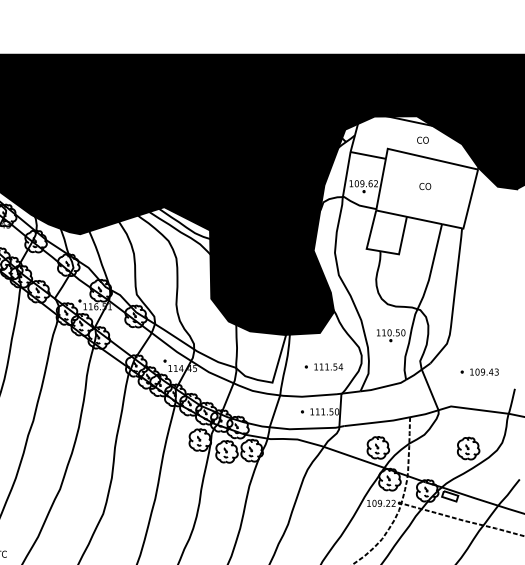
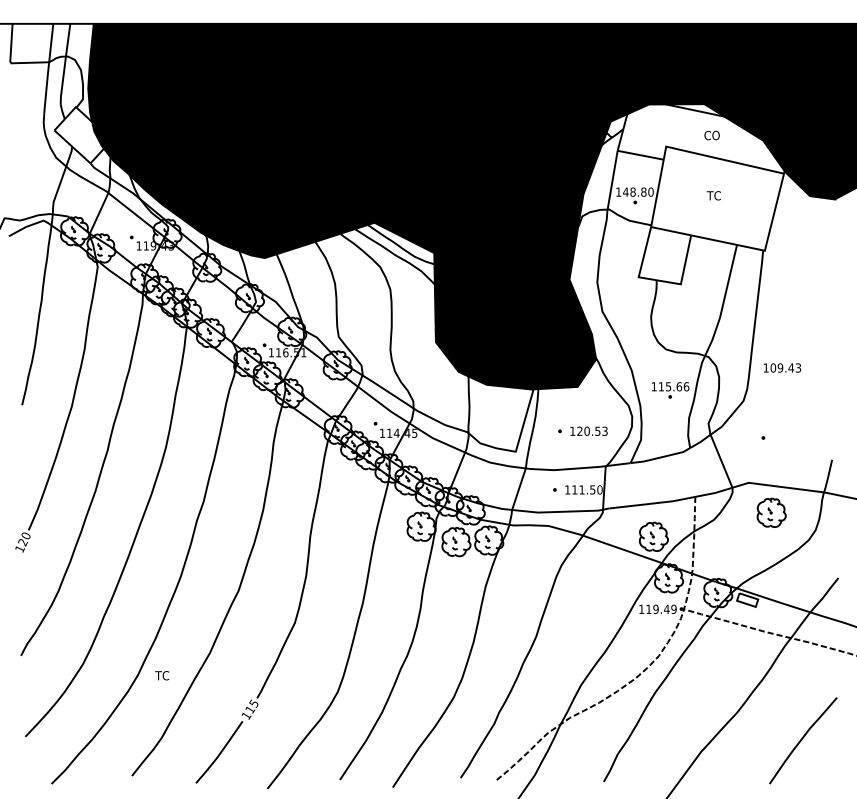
text: (366, 183) -> (638, 191), 109.62 -> 148.80
text: (424, 186) -> (714, 195), CO -> TC
text: (396, 332) -> (677, 386), 110.50 -> 115.66
text: (331, 366) -> (592, 430), 111.54 -> 120.53
text: (483, 371) -> (781, 367), moved
part: (468, 448) -> (771, 512), moved
text: (384, 502) -> (661, 608), 109.22 -> 119.49

